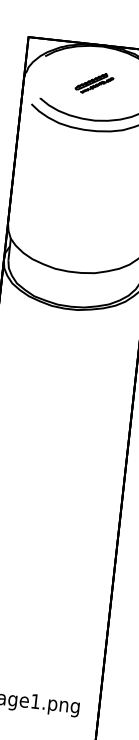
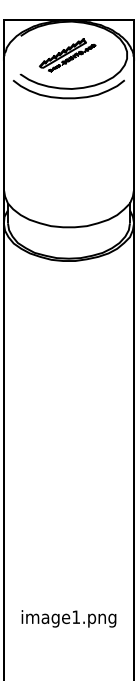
part: (94, 83) -> (67, 55), size x1.67

